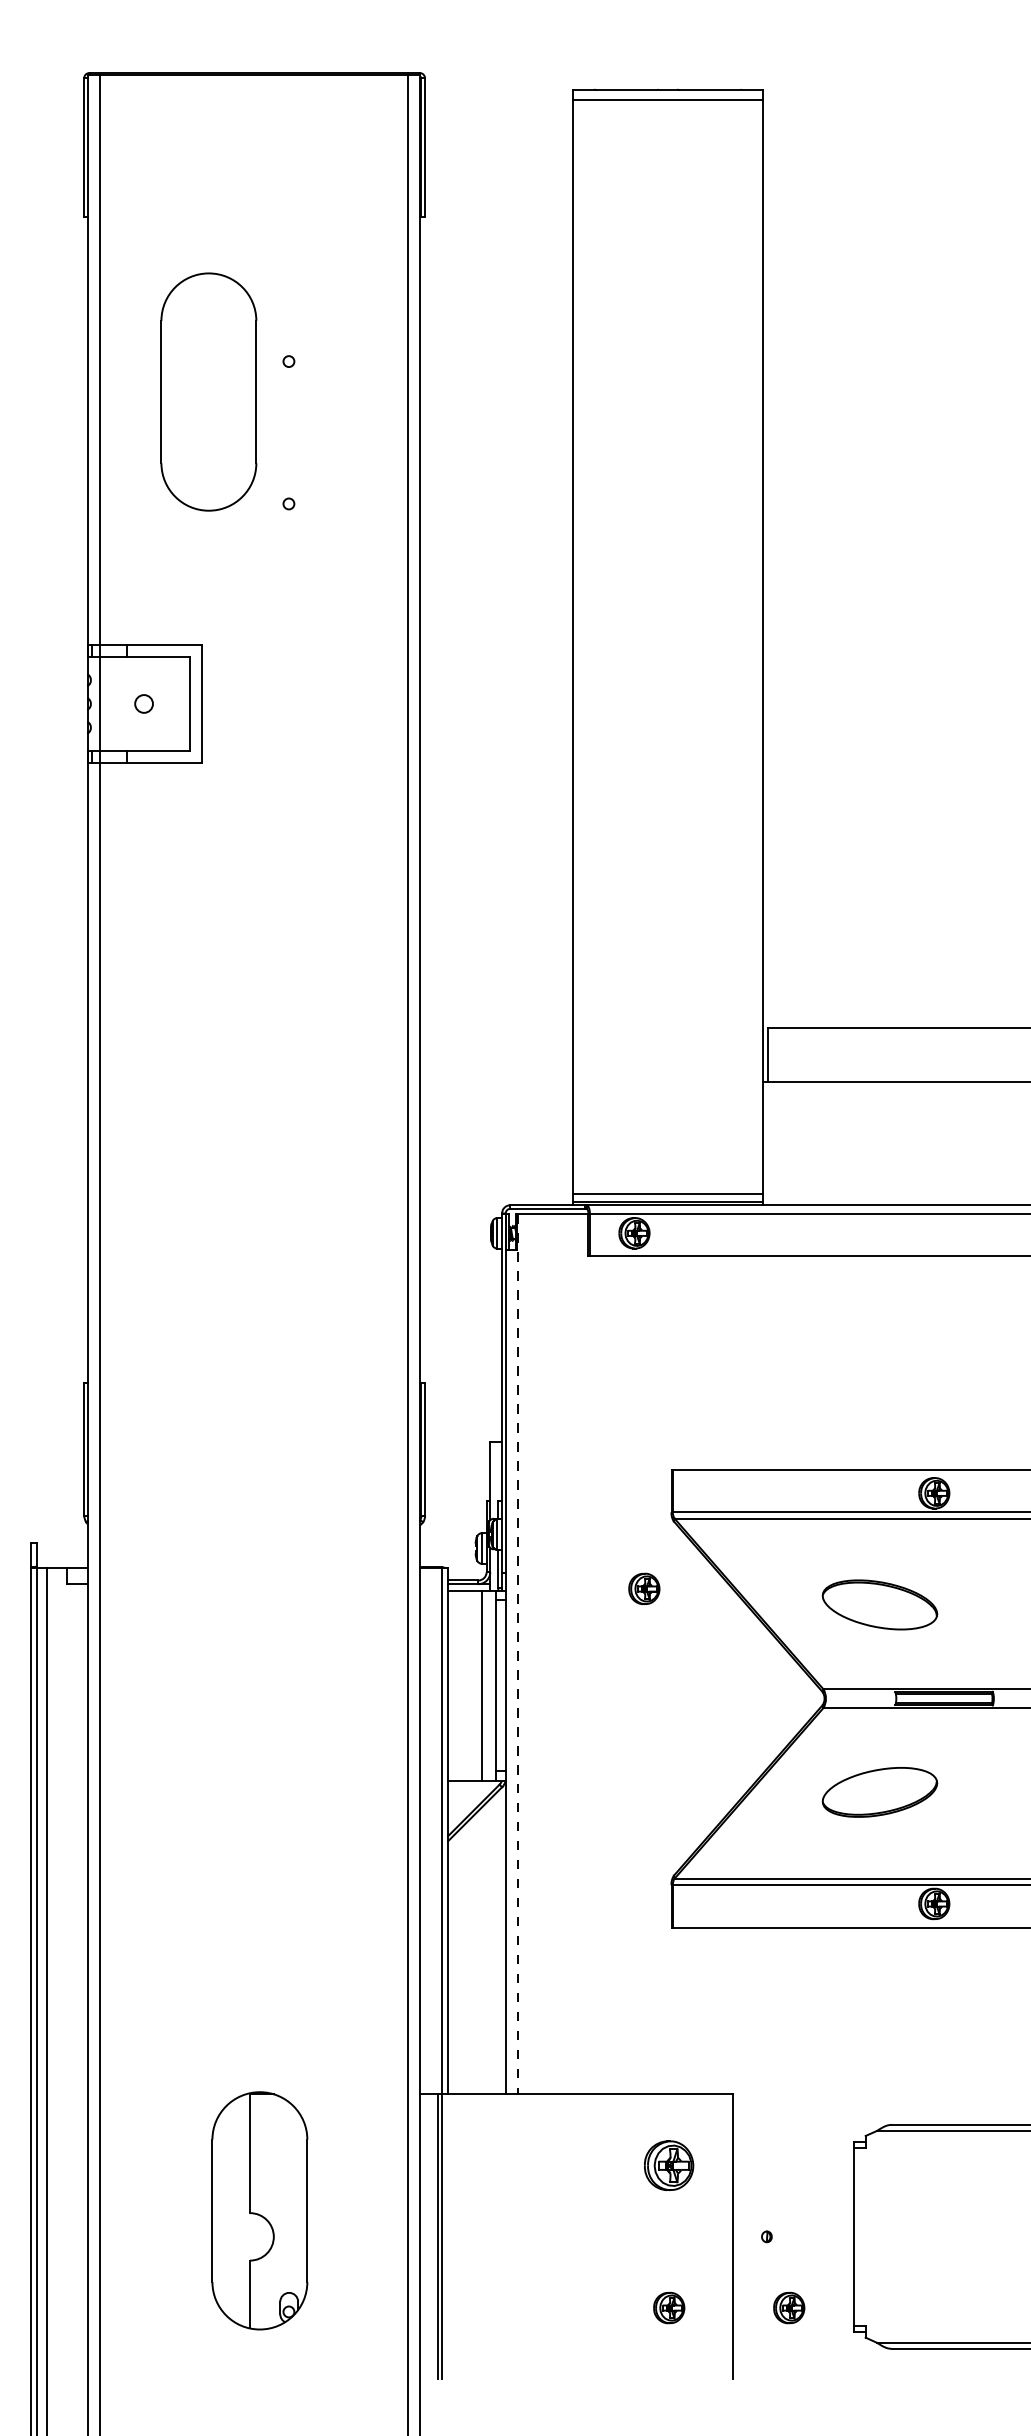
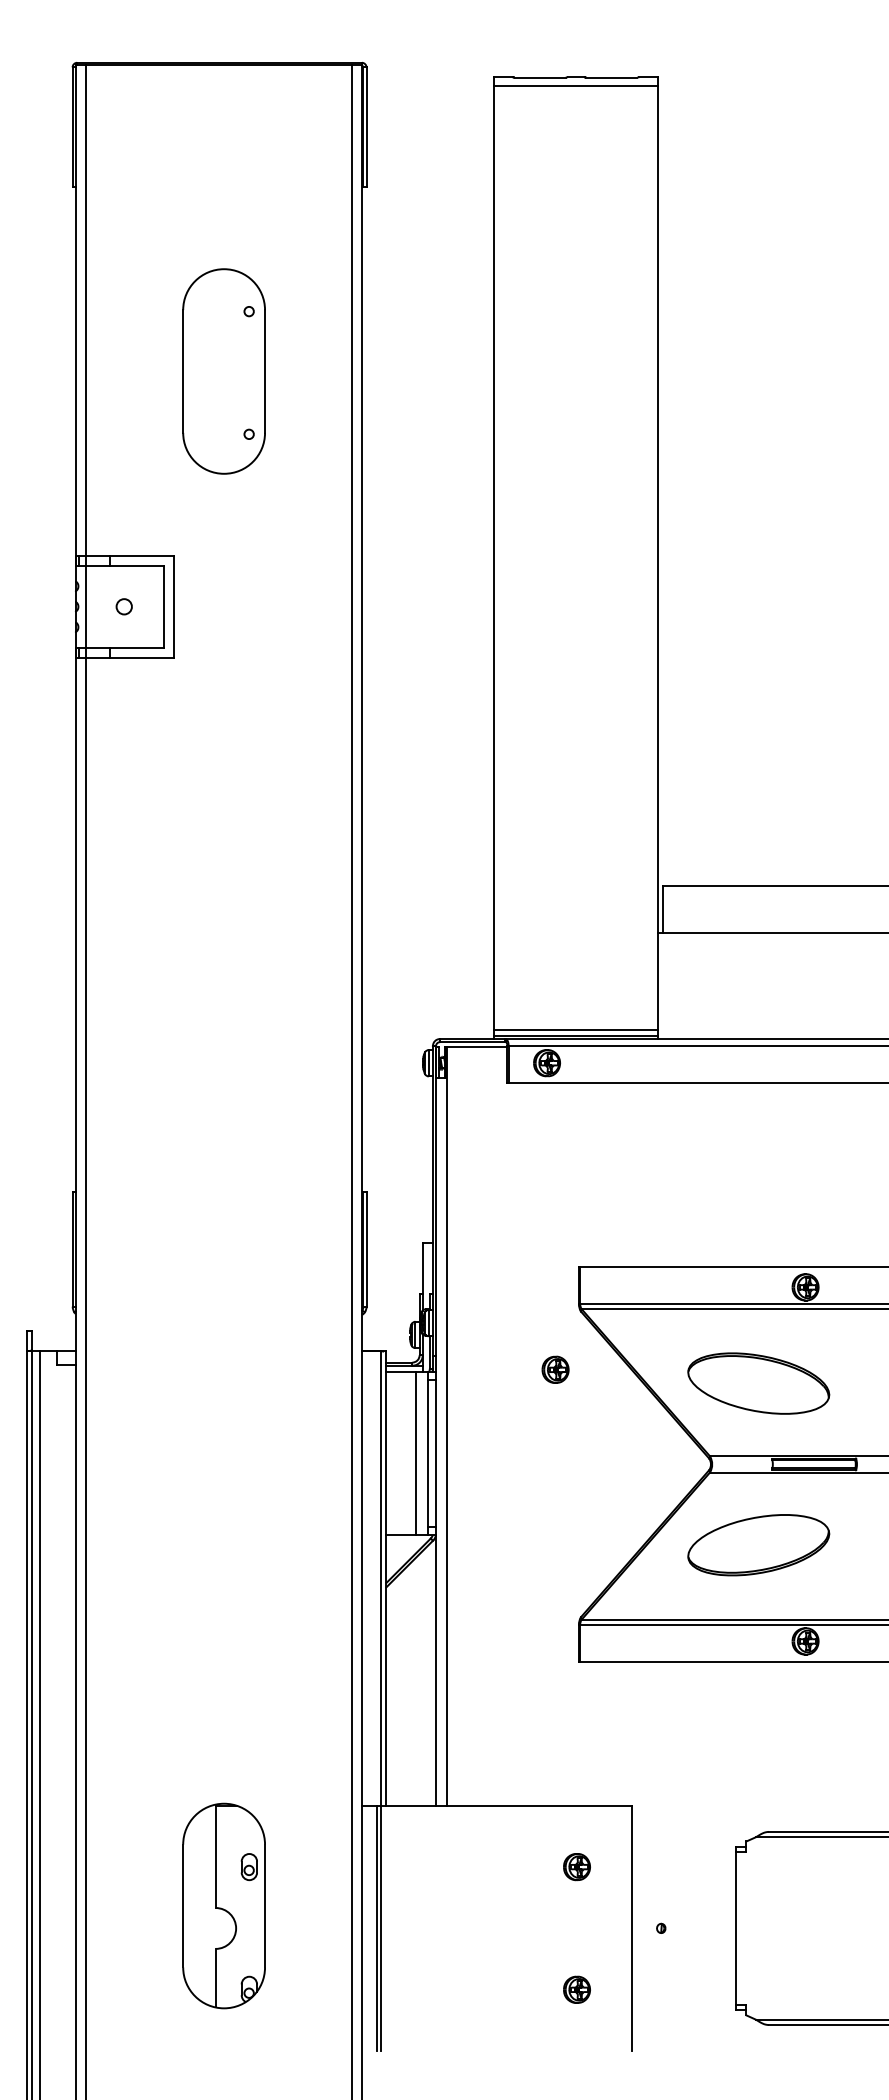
part: (208, 391) -> (223, 371), moved
part: (879, 1604) -> (758, 1383), size x1.43
line: (518, 1654) -> (447, 1426), dashed -> solid
part: (879, 1792) -> (758, 1545), size x1.43
part: (288, 2165) -> (248, 1866), added
part: (669, 2165) -> (577, 1866), size x0.62
part: (789, 2307) -> (680, 1989), removed

